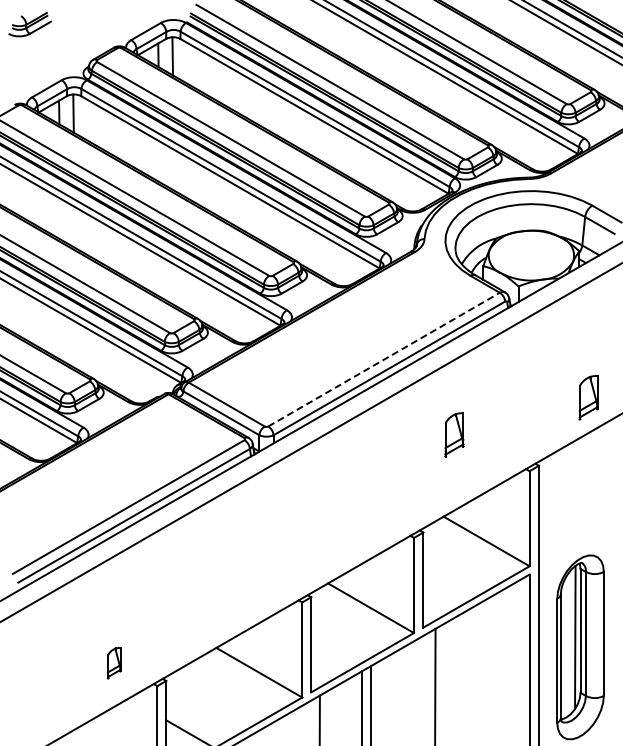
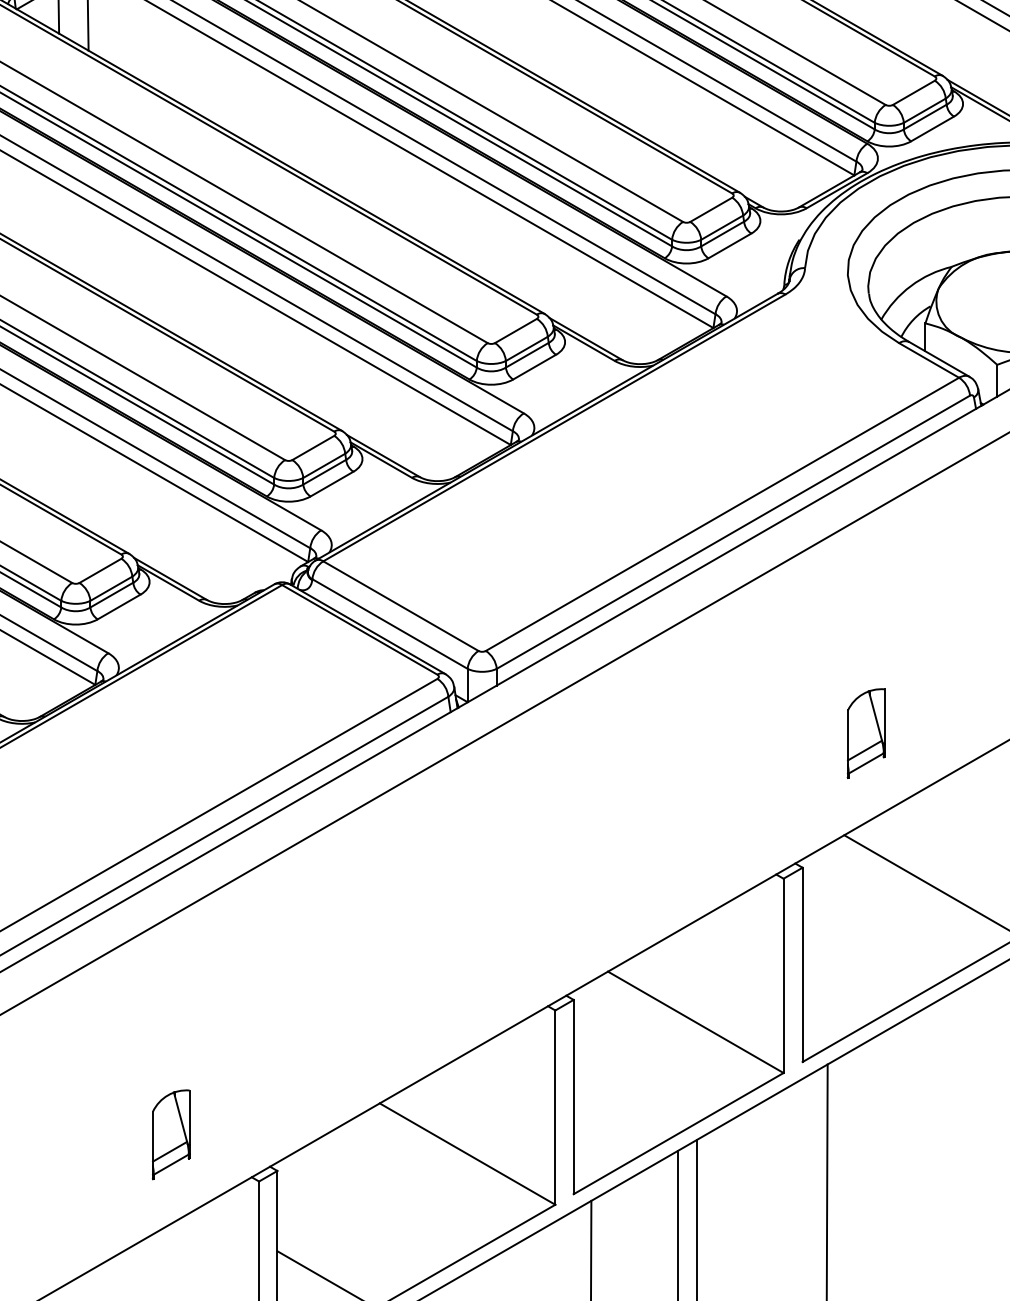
line: (384, 359) -> (723, 514), dashed -> solid
part: (454, 434) -> (866, 732), moved
part: (114, 662) -> (171, 1133), size x1.43

